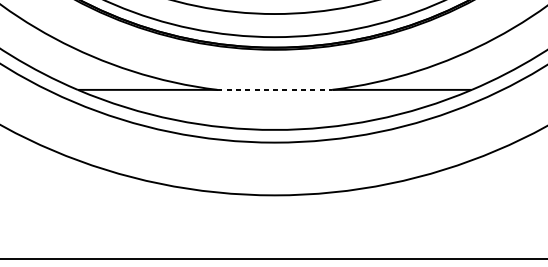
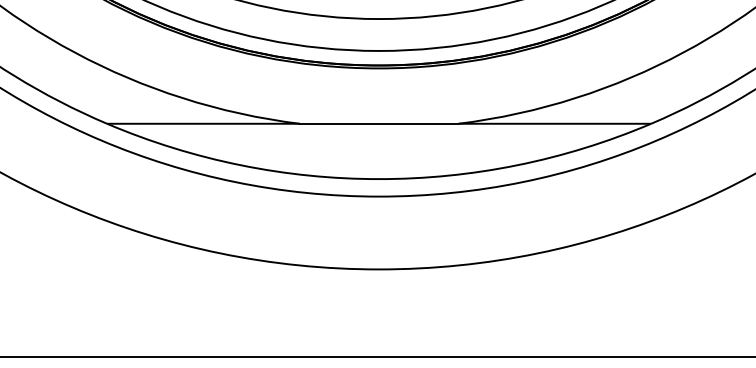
line: (275, 89) -> (379, 123), dashed -> solid

